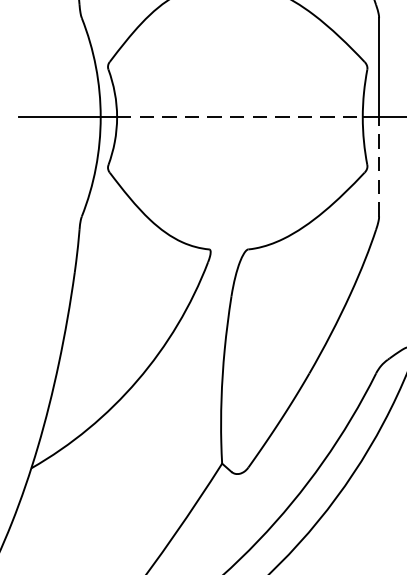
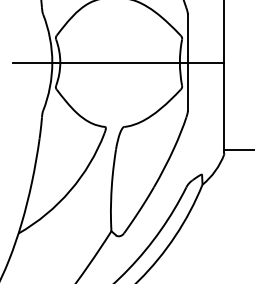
line: (240, 117) -> (120, 62), dashed -> solid
line: (378, 166) -> (187, 86), dashed -> solid

